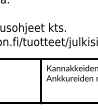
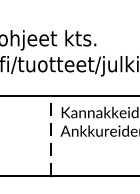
line: (41, 81) -> (51, 136), solid -> dashed

